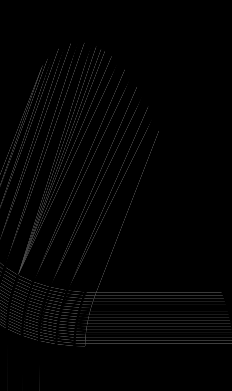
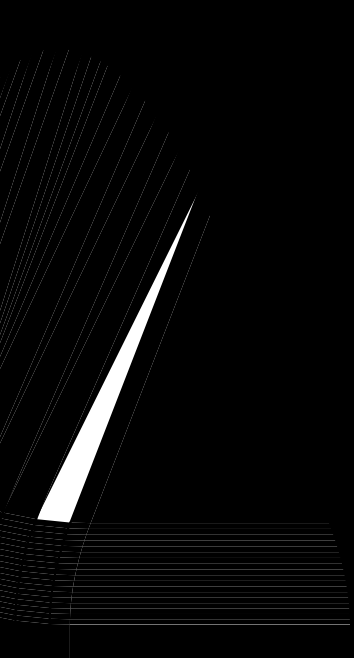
fill: (110, 203) -> (117, 354), removed

